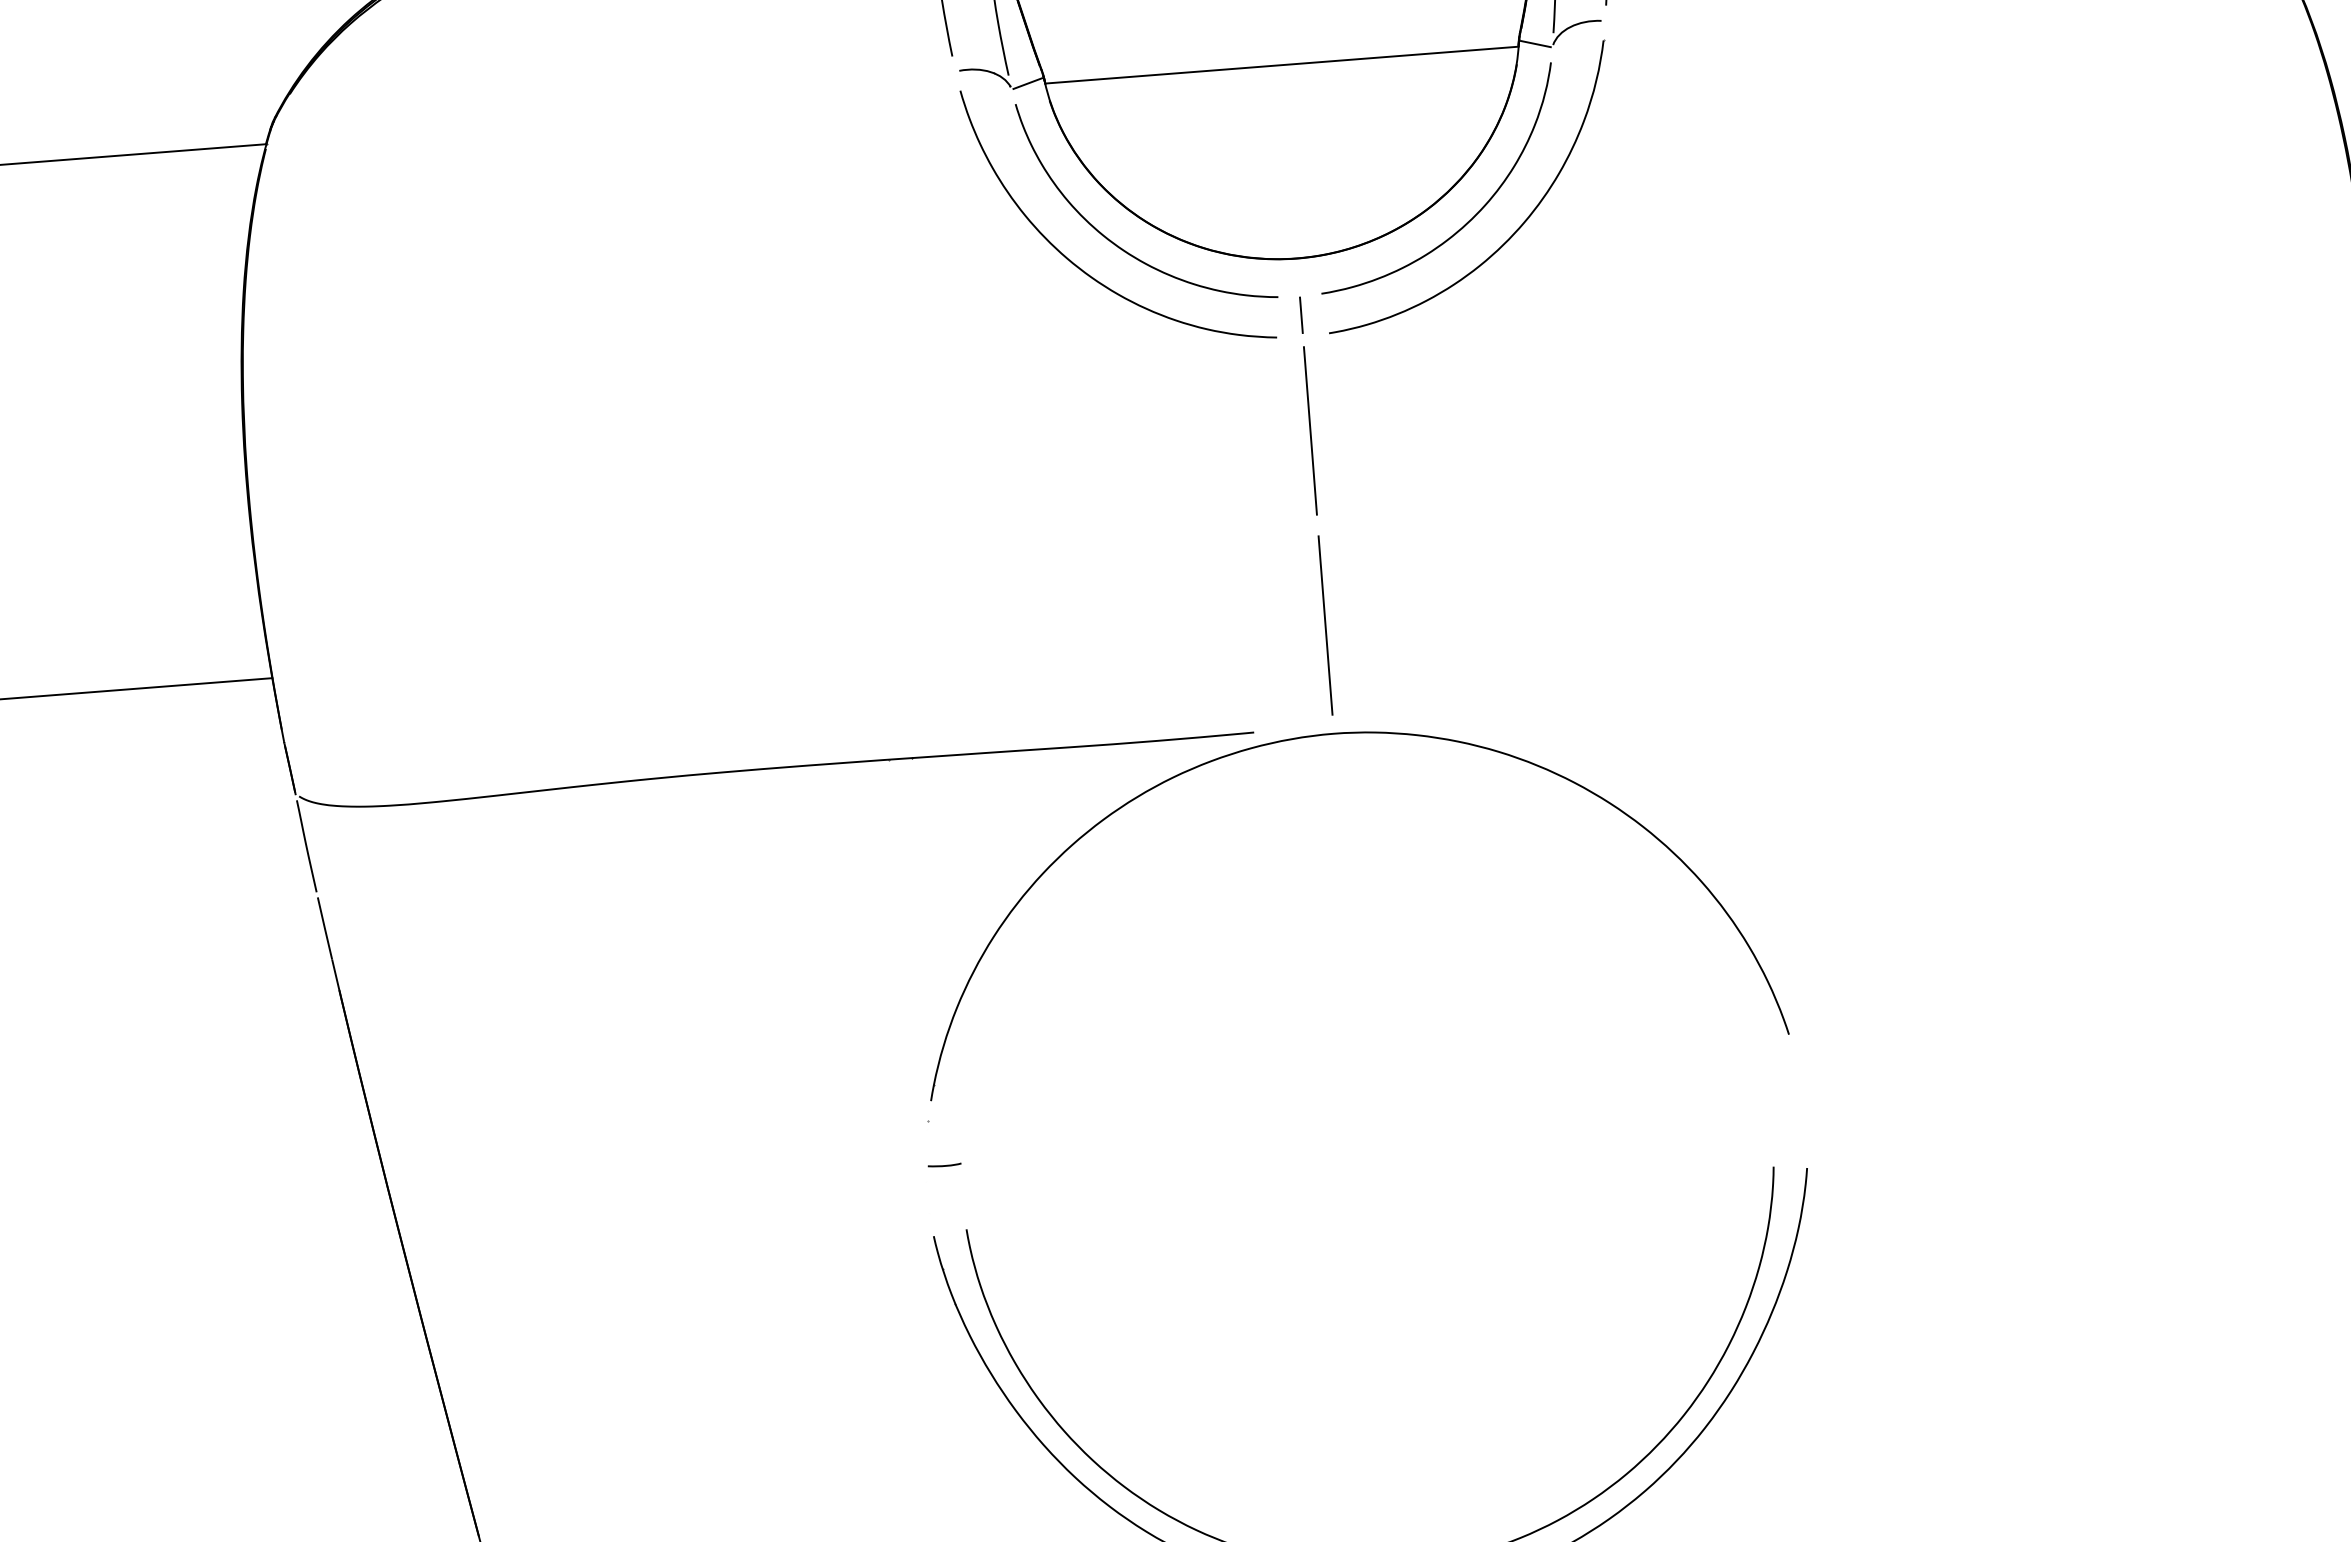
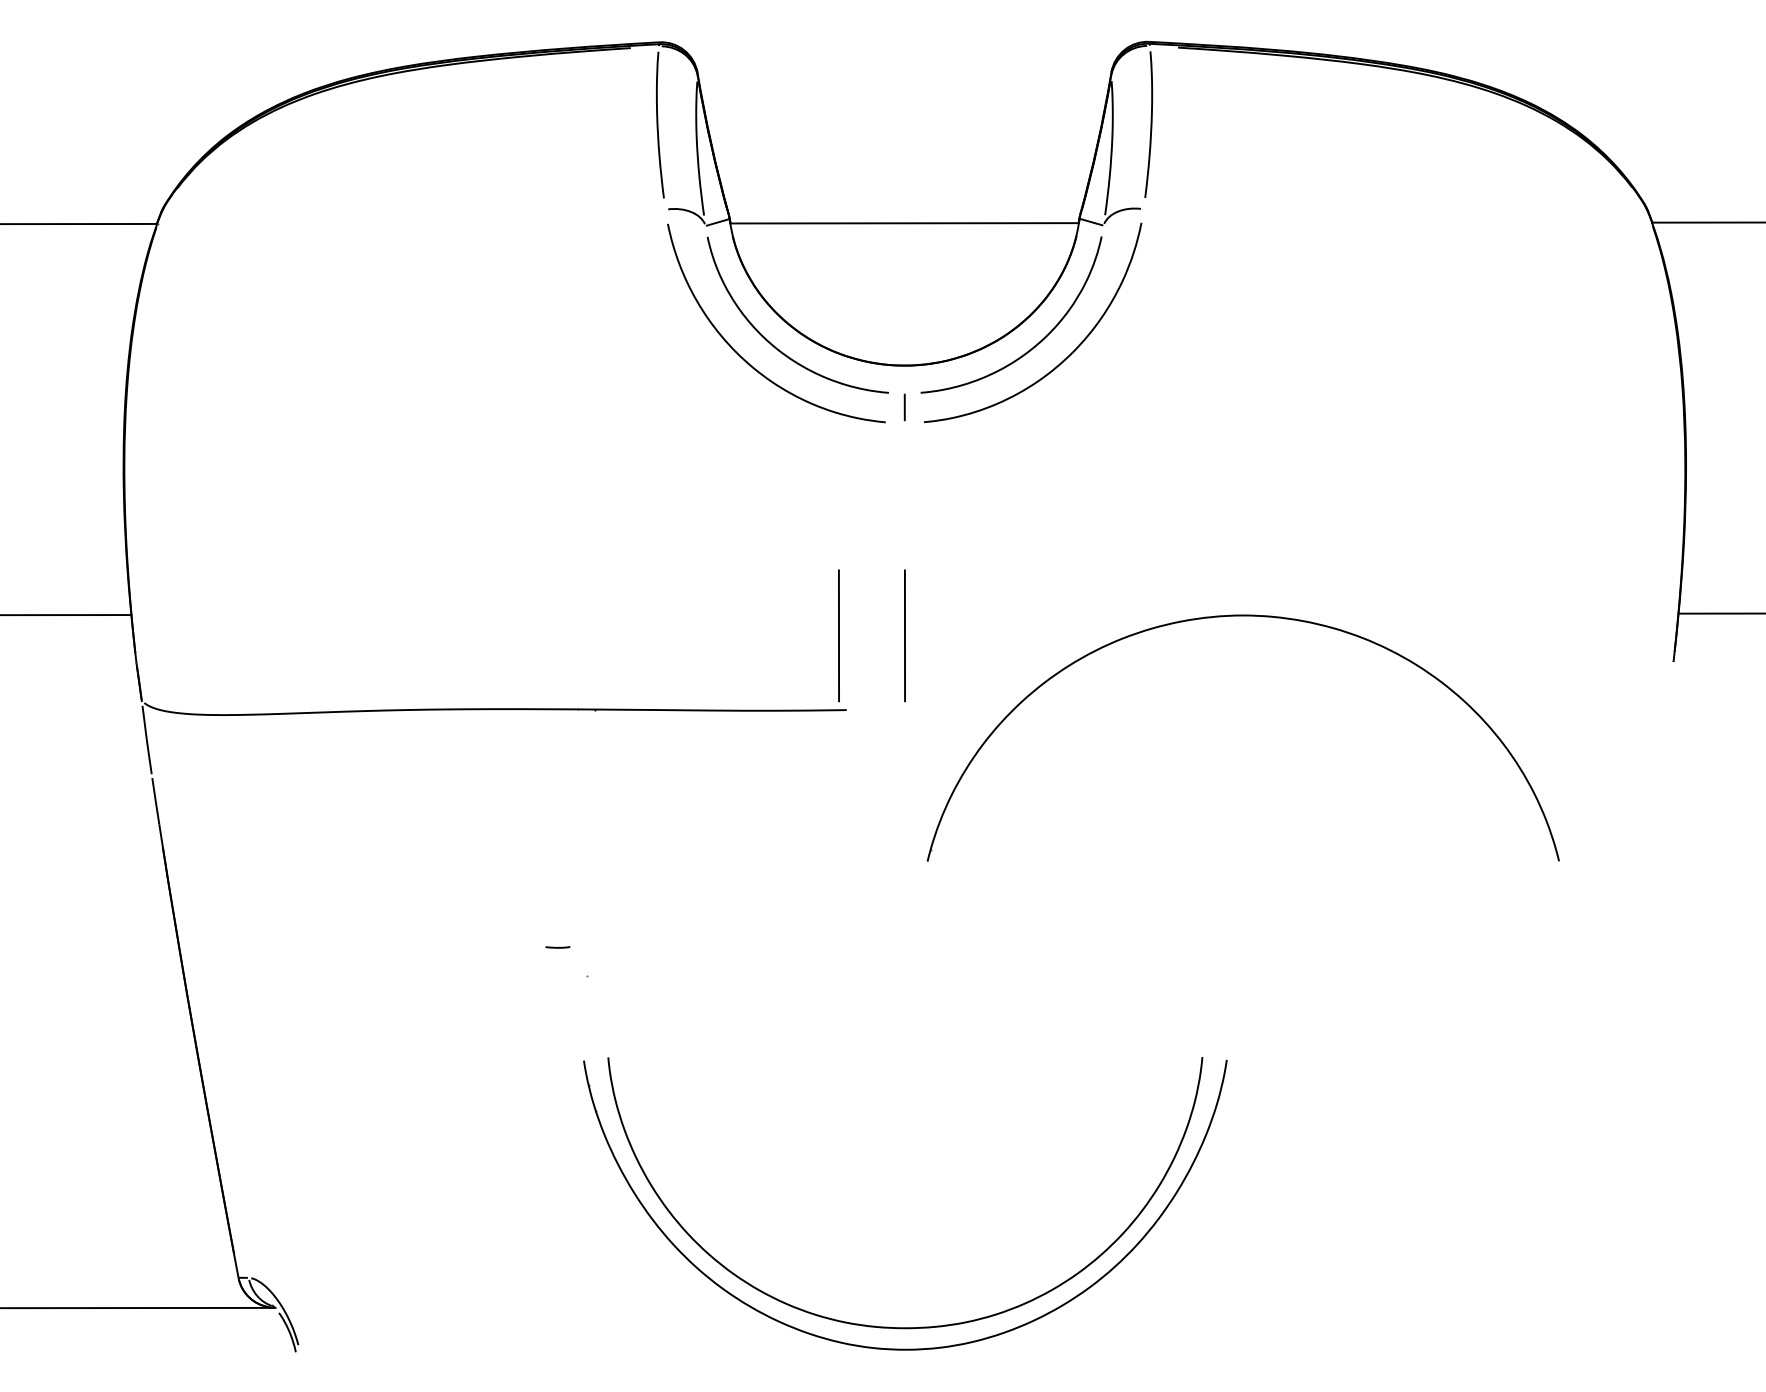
line: (1309, 430) -> (904, 492), removed
line: (1235, 632) -> (838, 635), added
part: (1333, 735) -> (1242, 616), moved
line: (944, 1165) -> (557, 947), moved

